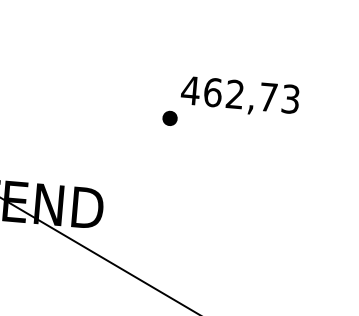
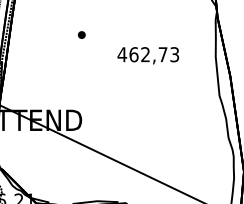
part: (169, 117) -> (81, 34), moved

